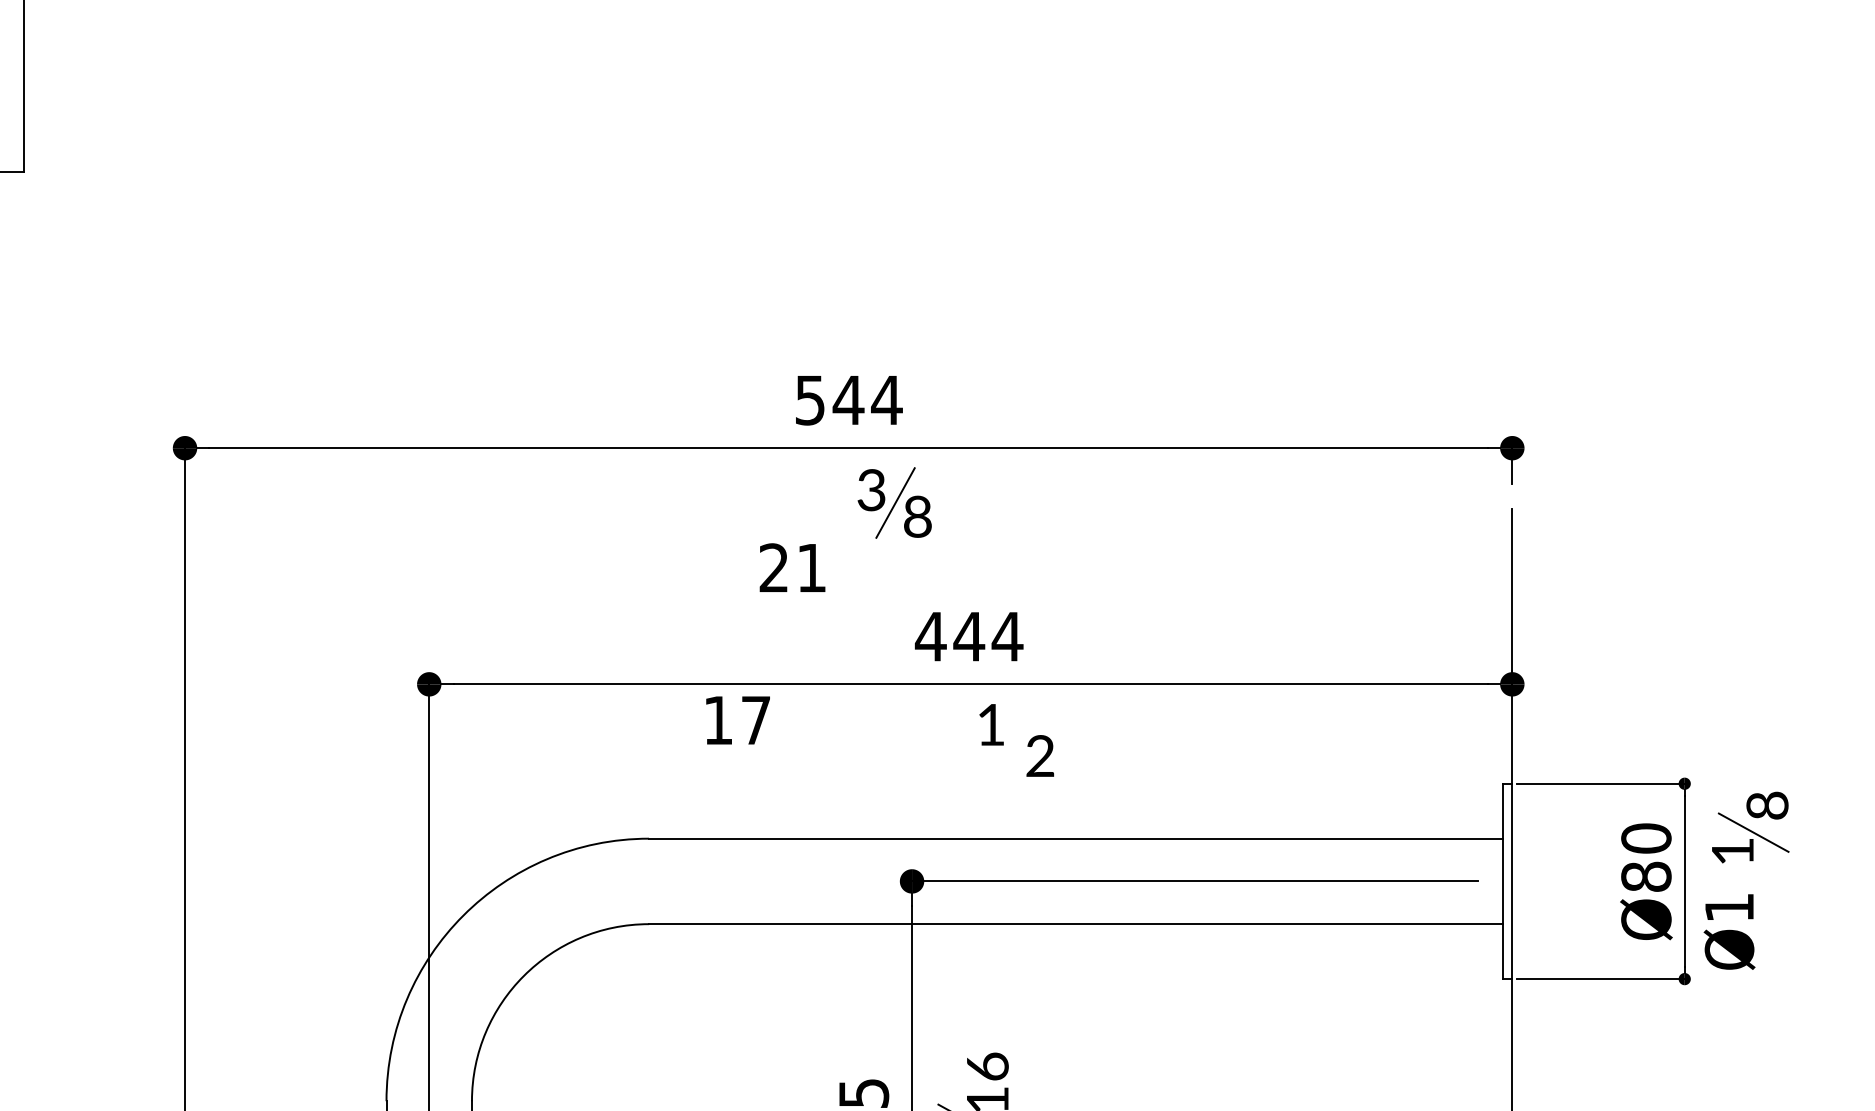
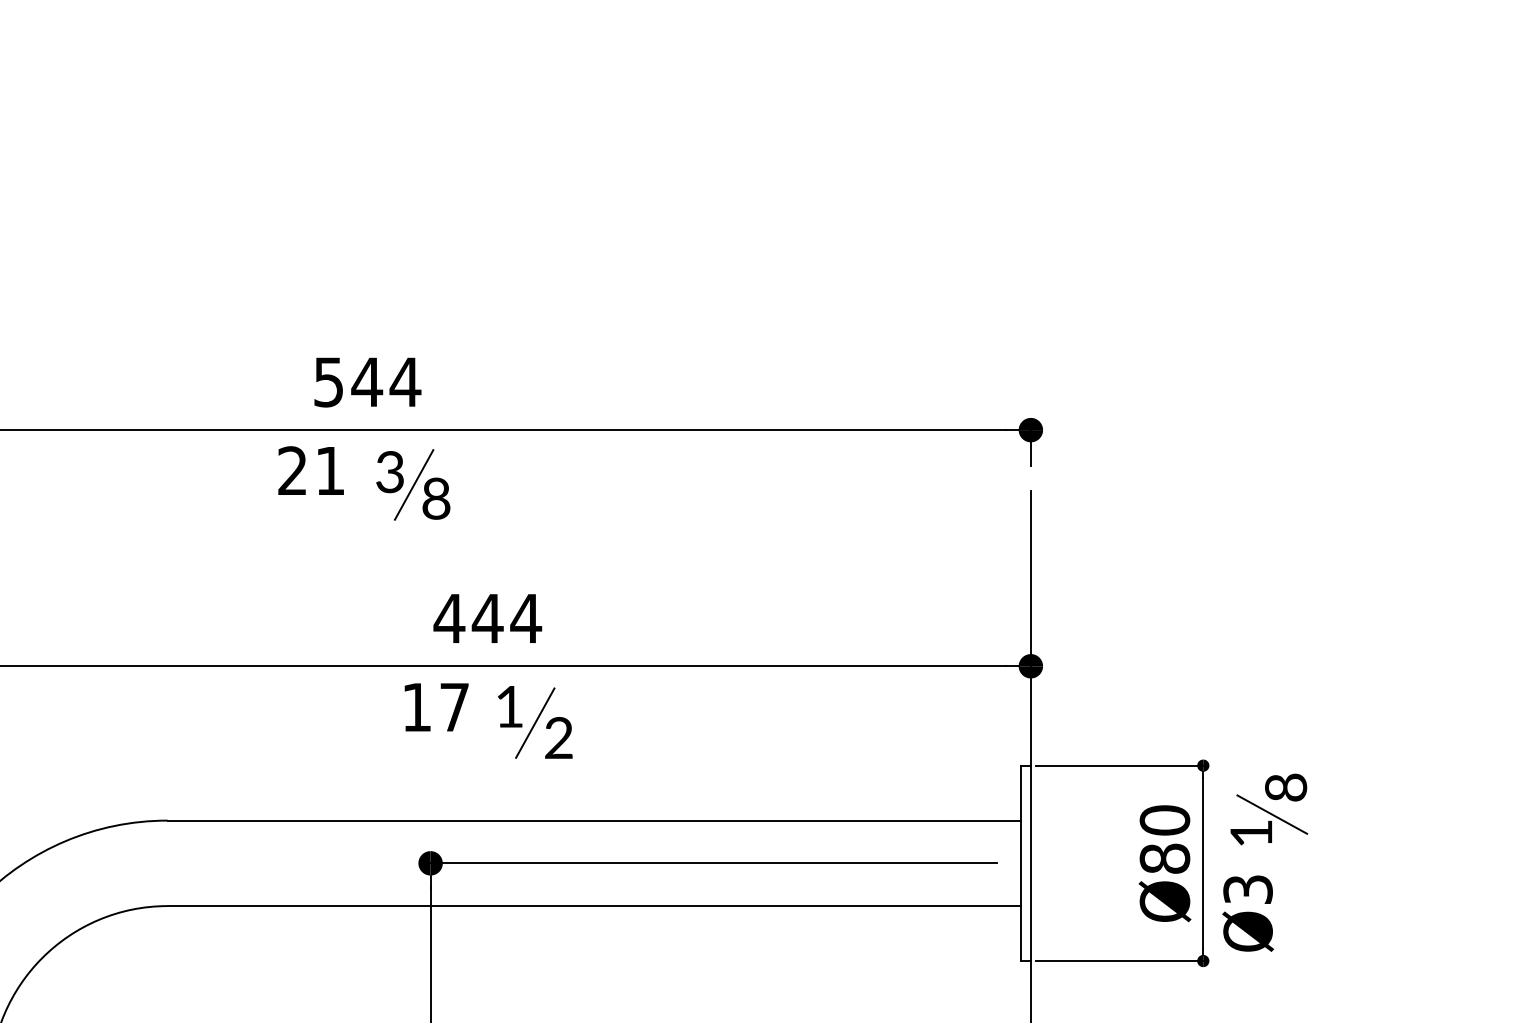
text: (792, 567) -> (311, 470), moved
text: (737, 720) -> (436, 707), moved
line: (1016, 740) -> (535, 722), added
text: (1729, 907) -> (1248, 889), Ø1 -> Ø3

